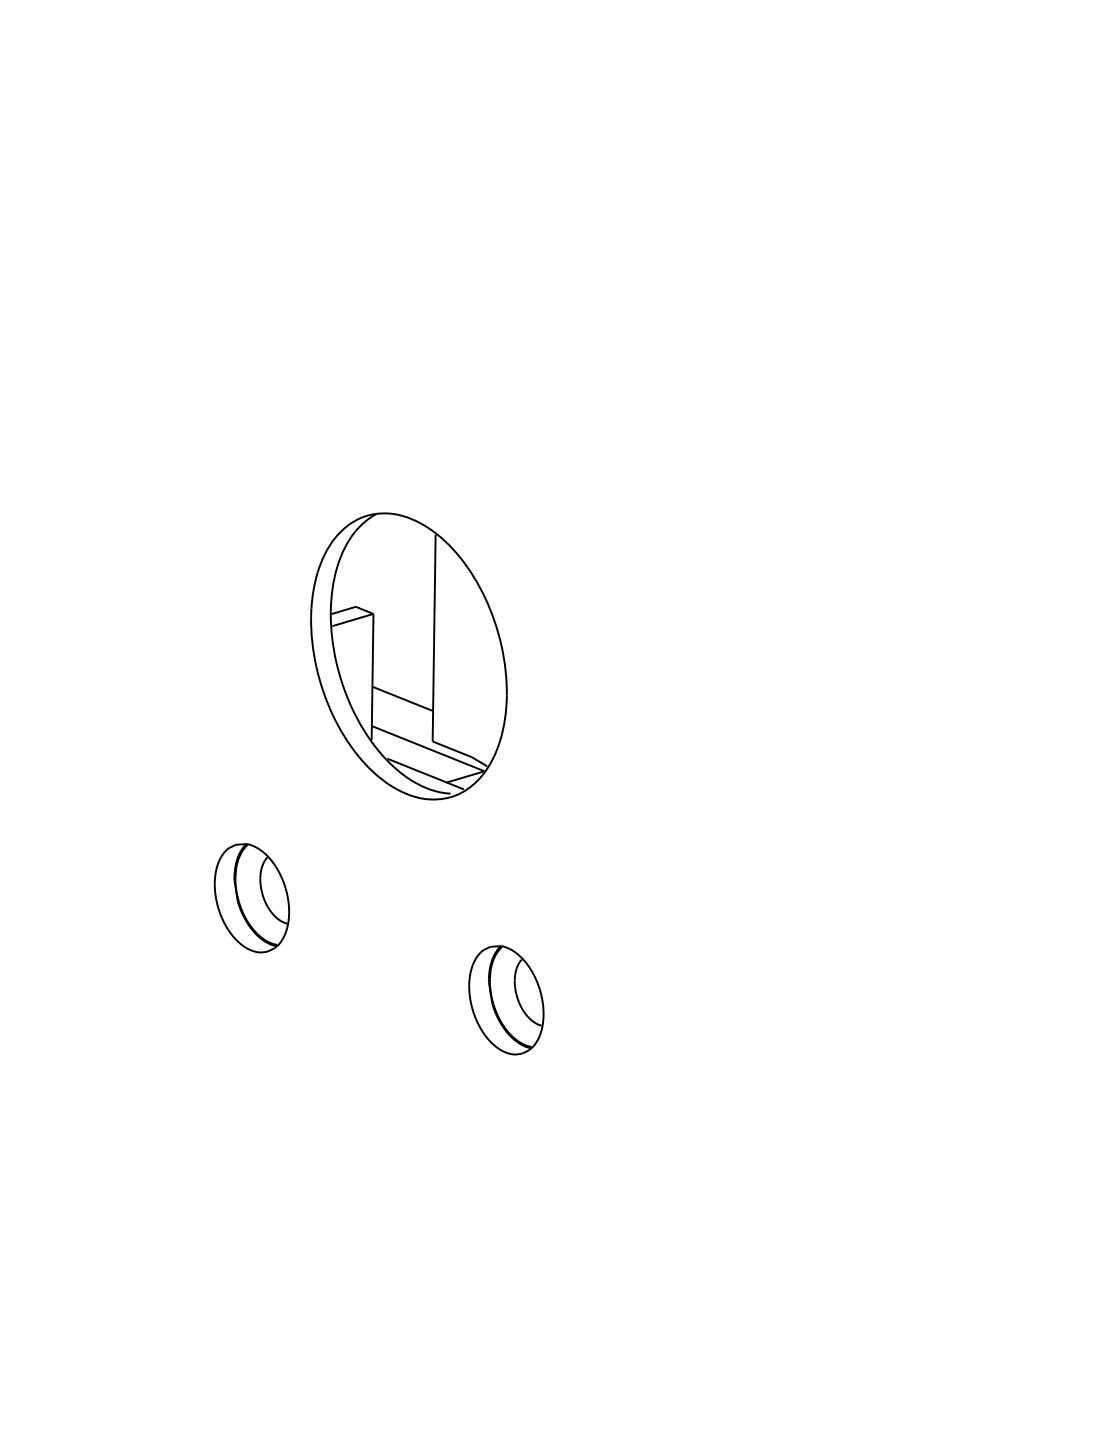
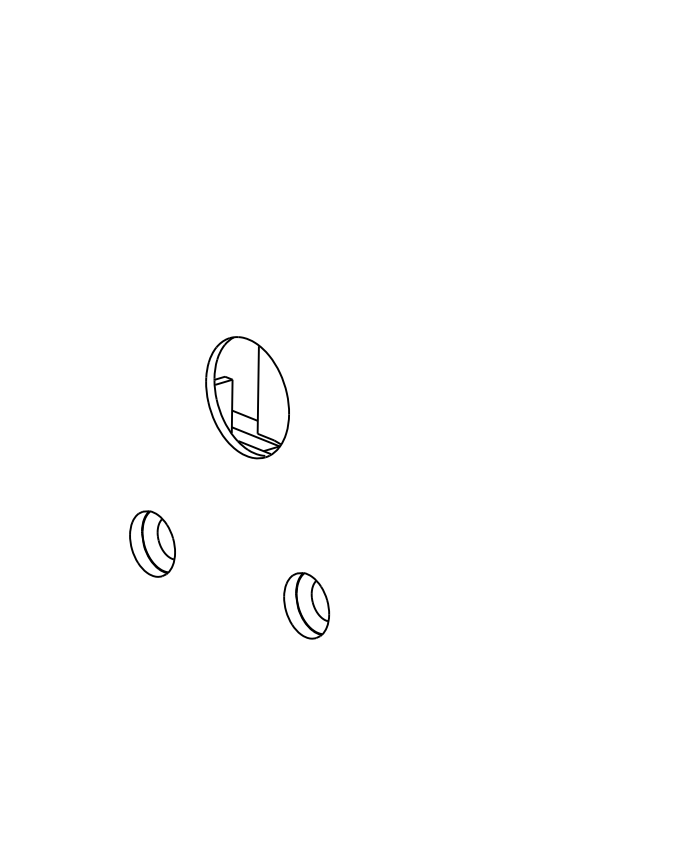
part: (408, 656) -> (247, 397), size x0.7

